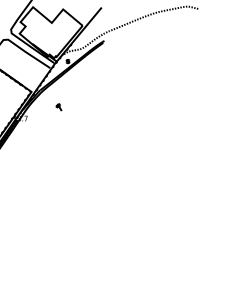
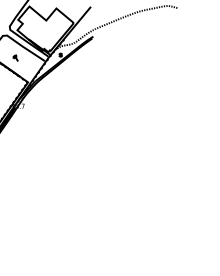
part: (58, 106) -> (15, 57), moved

